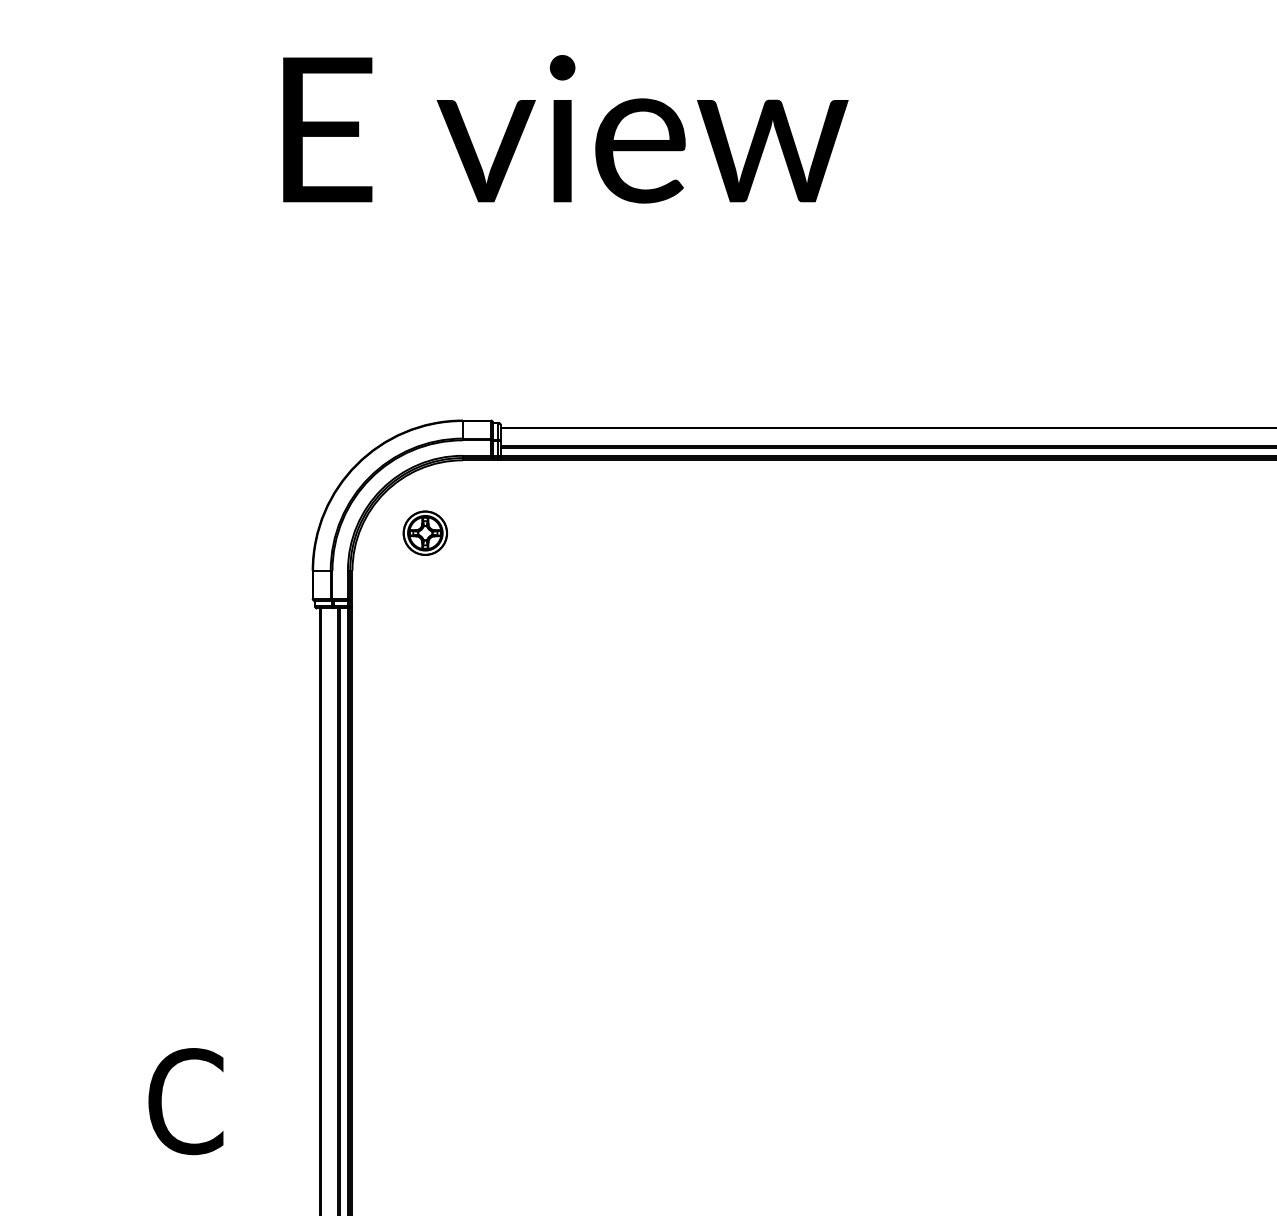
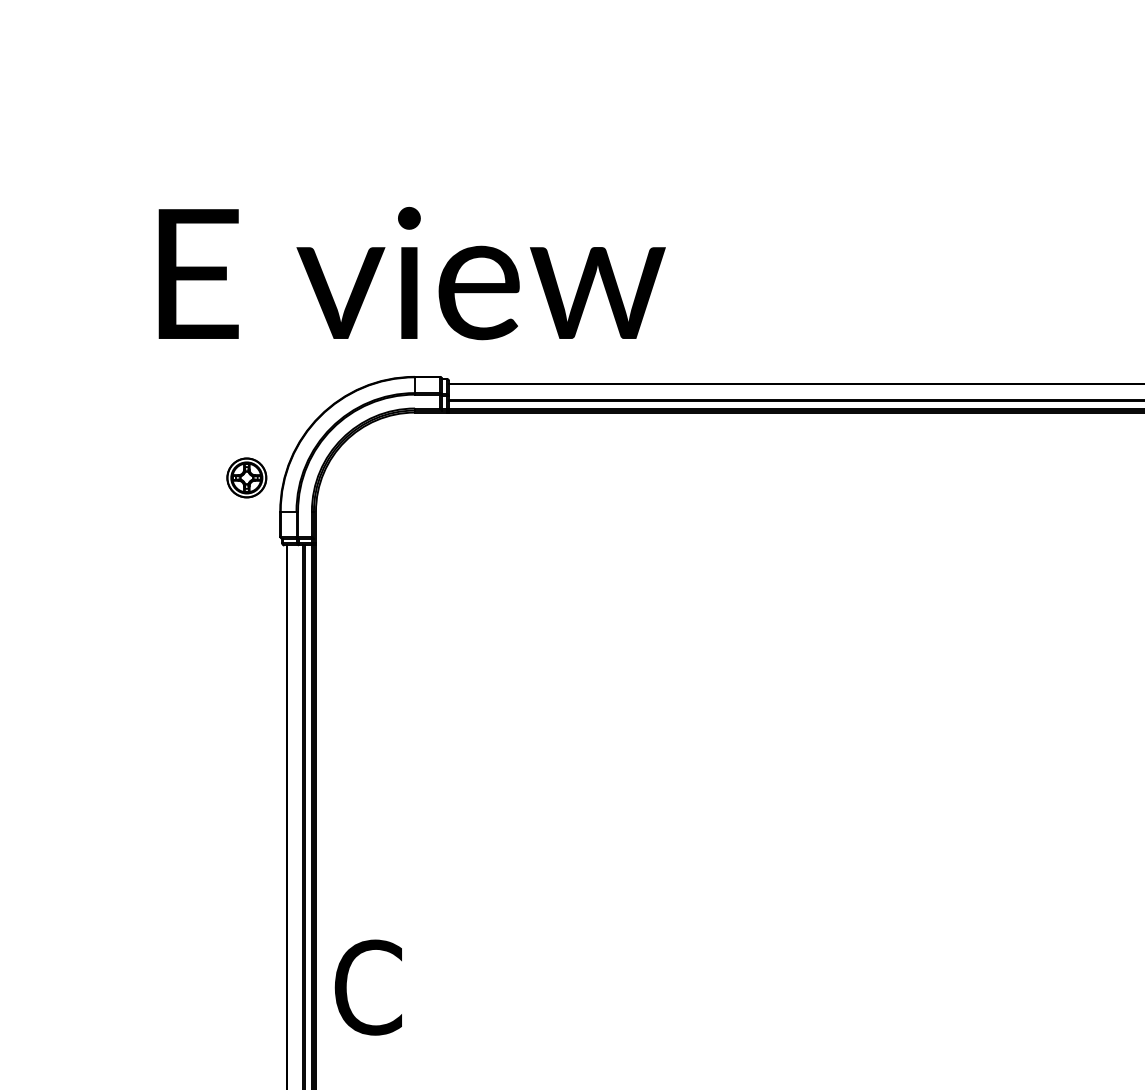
text: (565, 129) -> (411, 273), moved
part: (425, 532) -> (246, 477), moved
text: (185, 1101) -> (368, 987), moved

